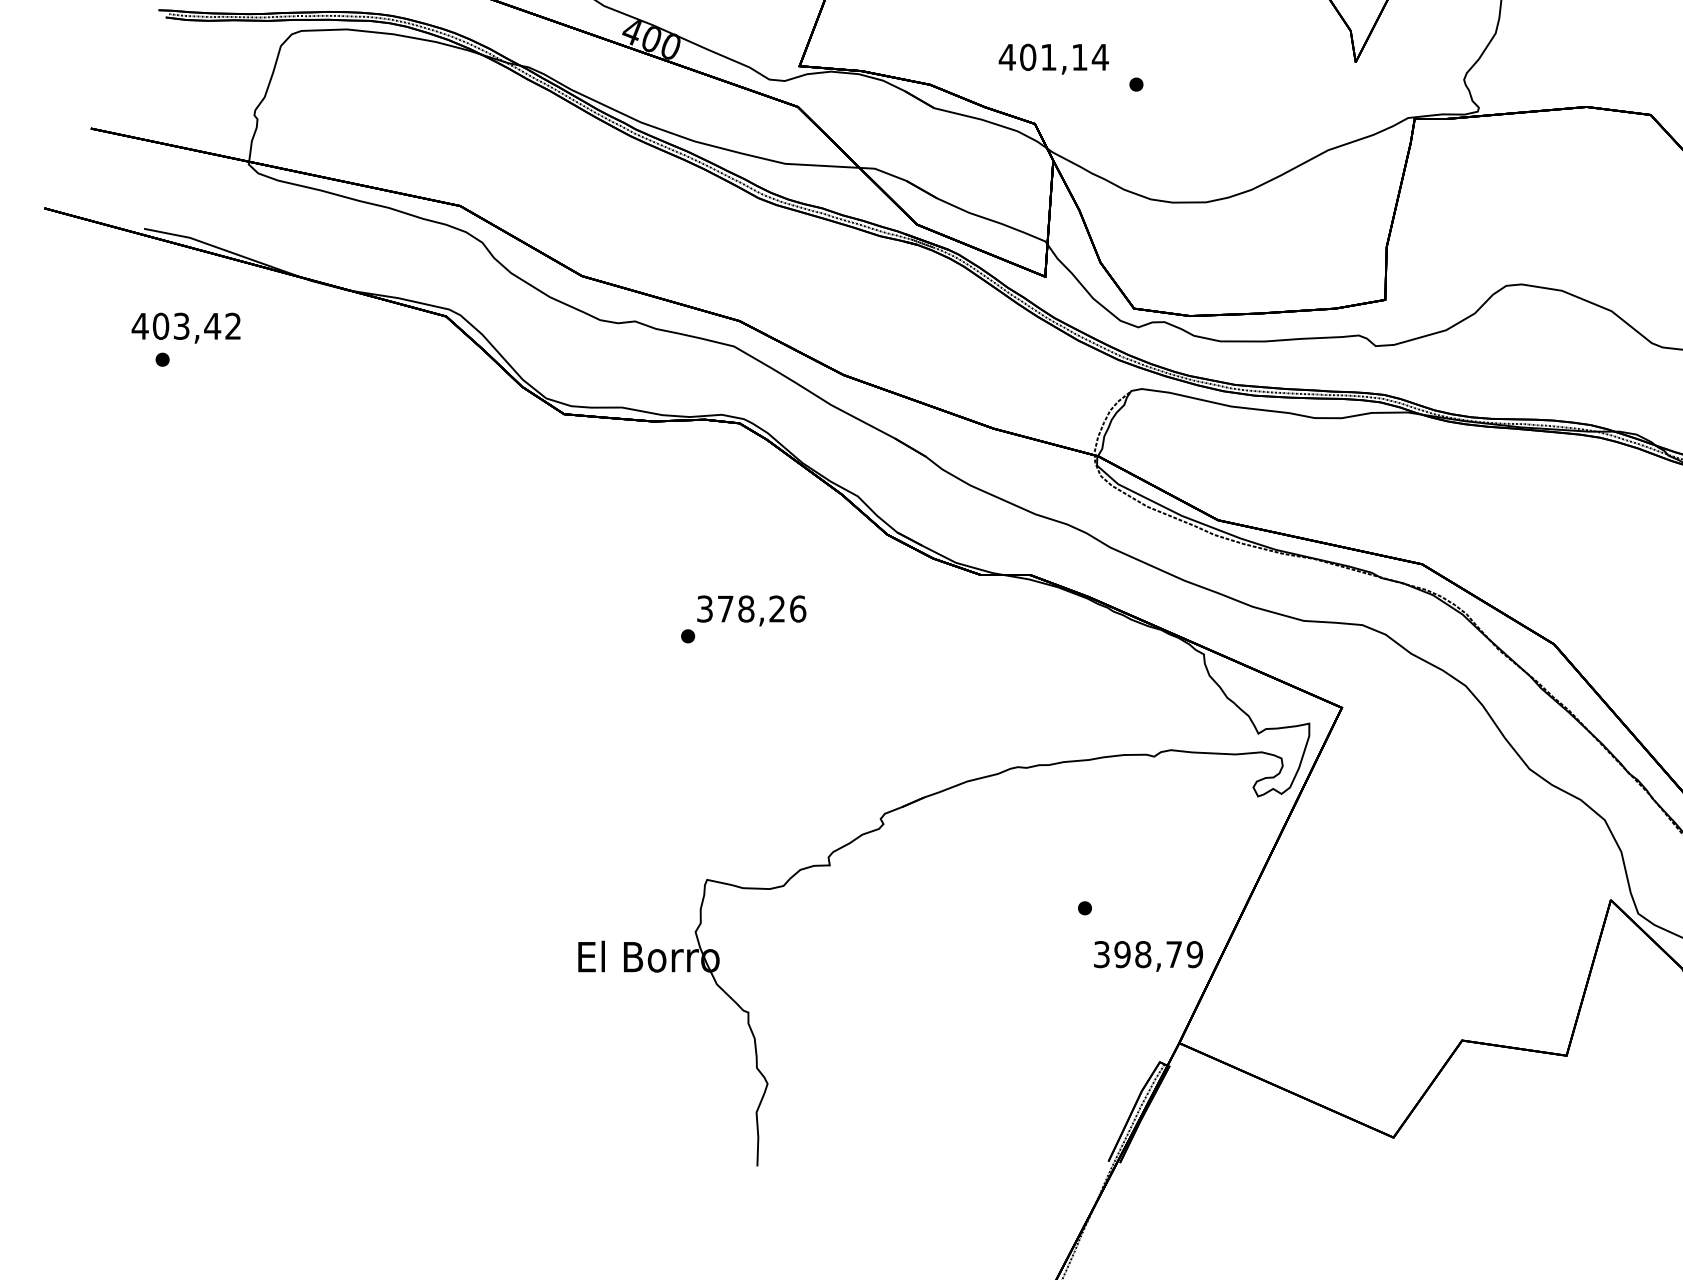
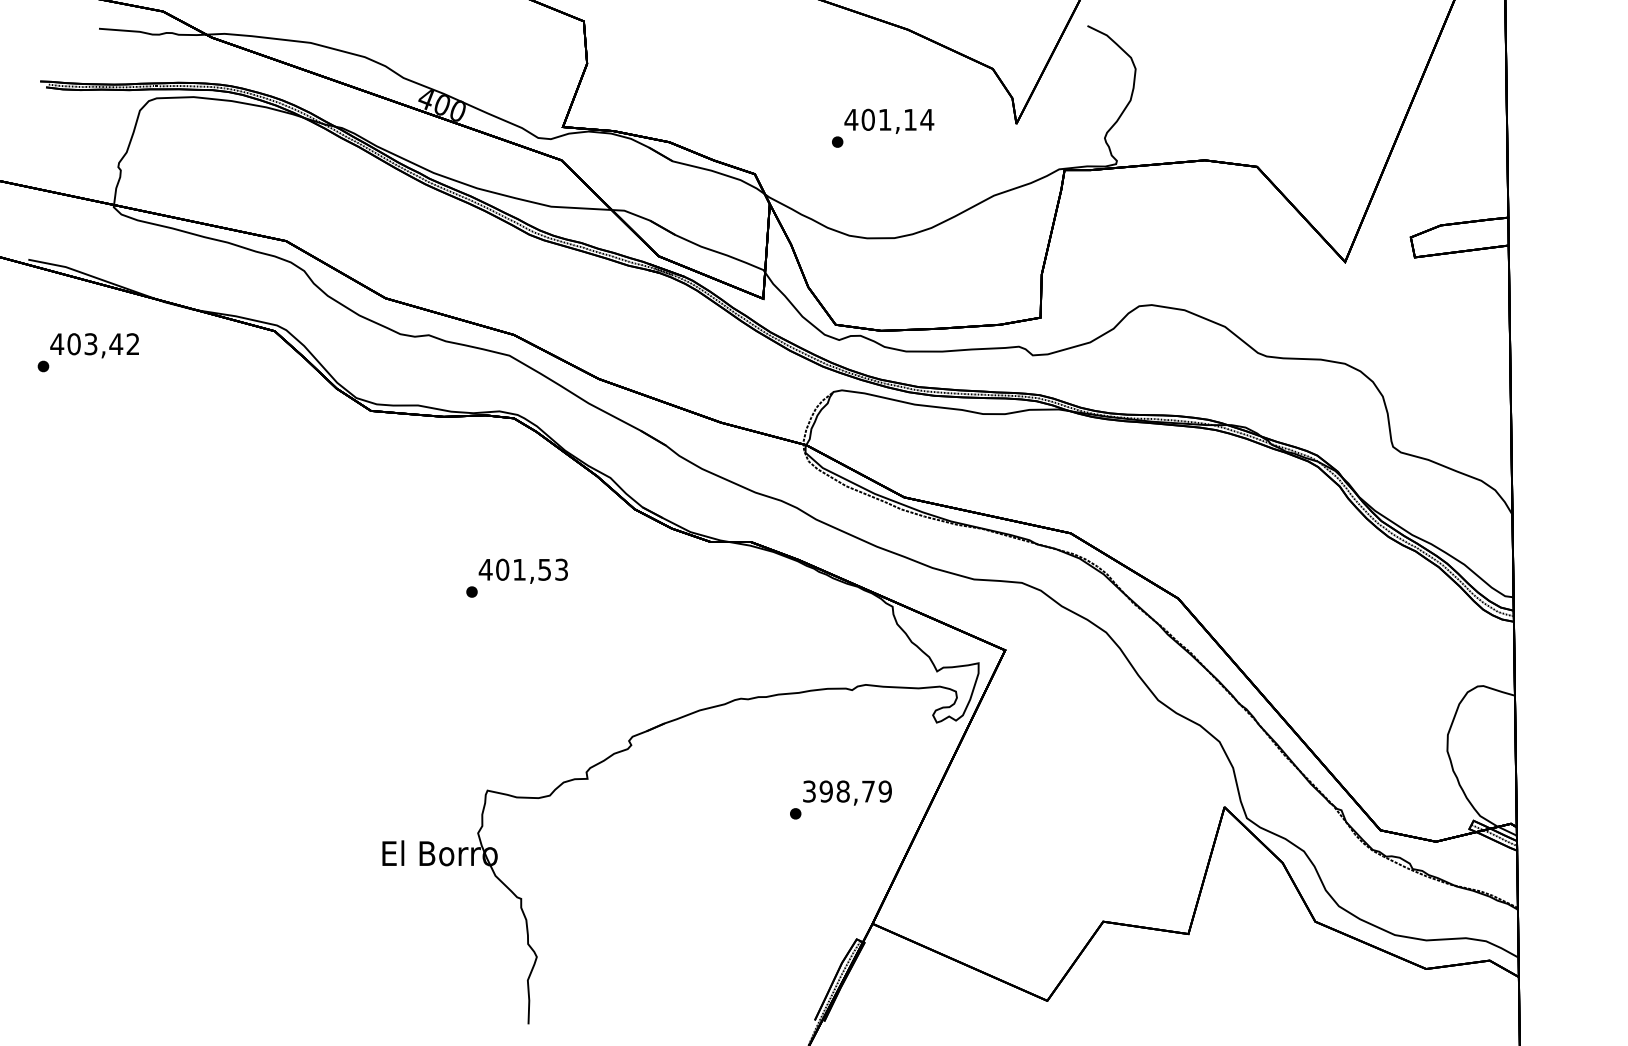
text: (1054, 58) -> (889, 120), moved
text: (185, 327) -> (94, 345), moved
text: (751, 608) -> (523, 569), 378,26 -> 401,53
text: (1148, 955) -> (847, 792), moved

